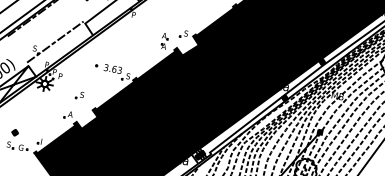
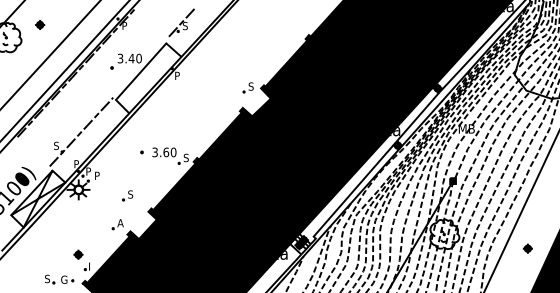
part: (164, 41) -> (224, 102), removed
text: (119, 70) -> (173, 152), 3.63 -> 3.60
part: (15, 132) -> (78, 254), moved

